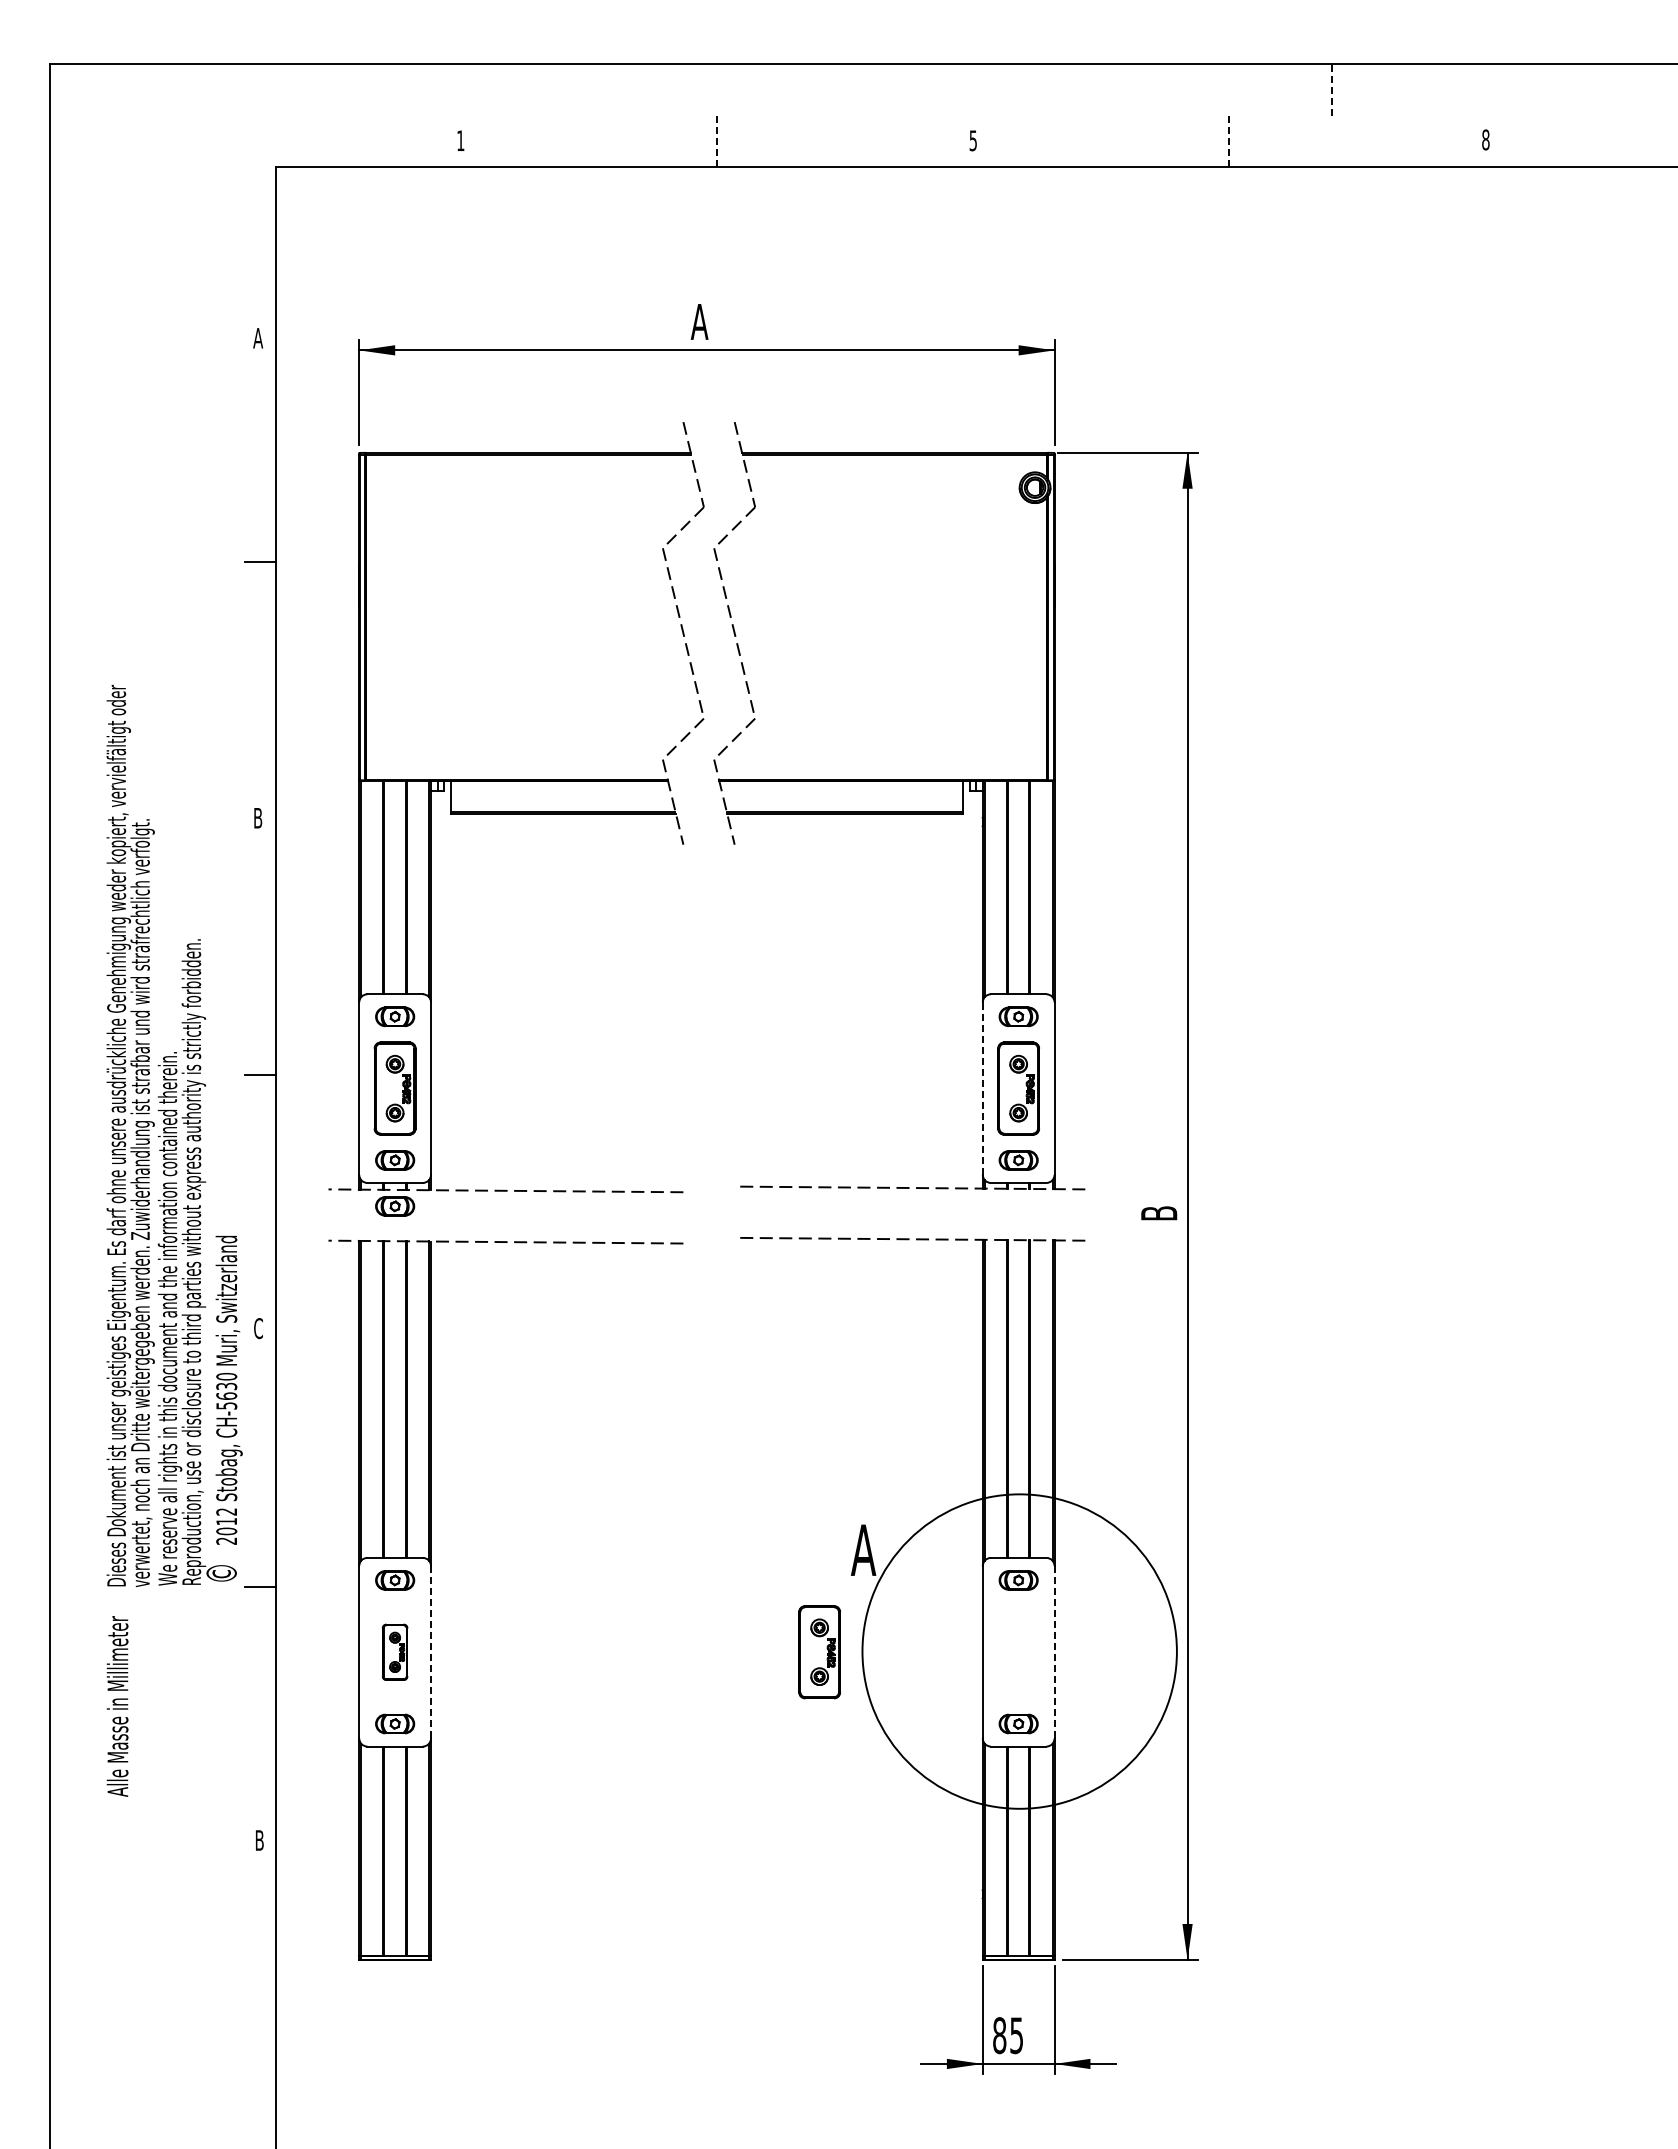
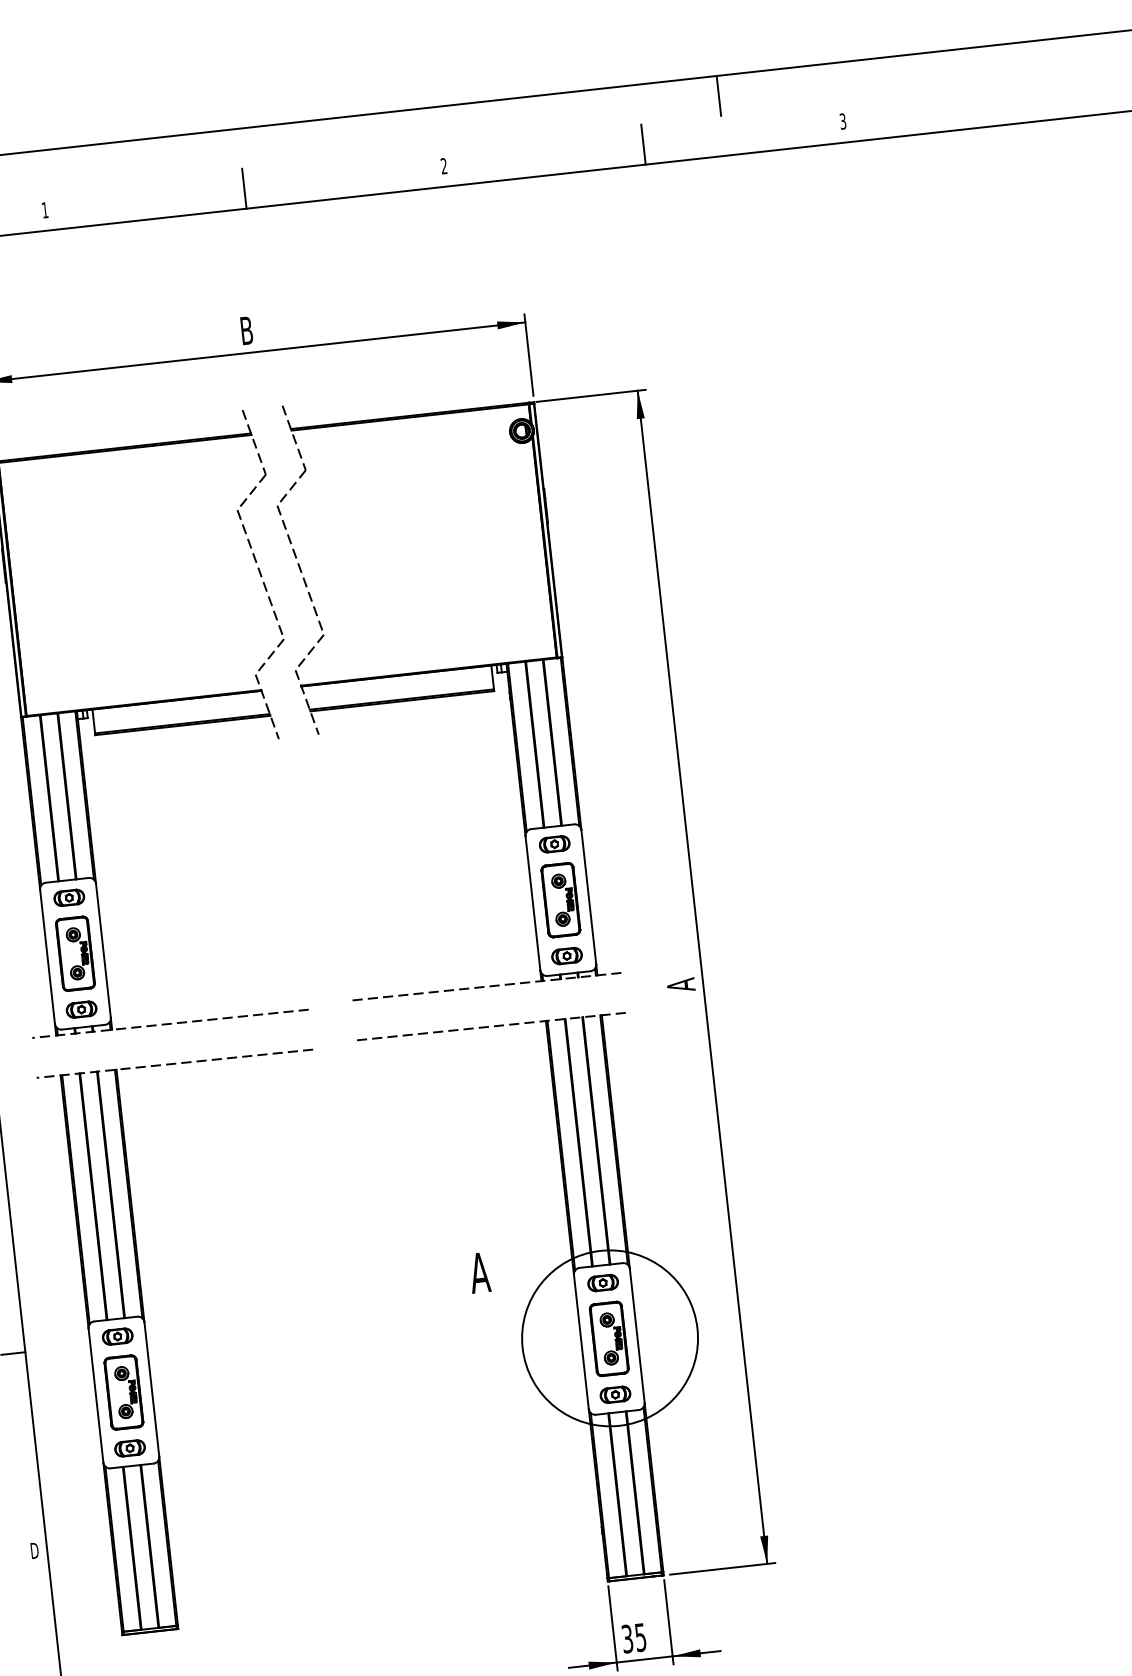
line: (1331, 90) -> (718, 96), dashed -> solid
text: (1485, 139) -> (842, 121), 8 -> 3
text: (972, 140) -> (443, 166), 5 -> 2
line: (716, 141) -> (244, 188), dashed -> solid
line: (1229, 141) -> (643, 144), dashed -> solid
text: (699, 321) -> (246, 330), A -> B
line: (982, 1088) -> (532, 903), dashed -> solid
part: (395, 1206) -> (85, 1045), removed
text: (1159, 1213) -> (681, 985), B -> A
circle: (1019, 1651) -> (609, 1338), size x0.71
part: (394, 1652) -> (123, 1392), size x1.67
line: (431, 1652) -> (152, 1389), dashed -> solid
part: (819, 1652) -> (609, 1339), moved
line: (1054, 1652) -> (637, 1336), dashed -> solid
text: (259, 1840) -> (34, 1550), B -> D
text: (999, 2035) -> (627, 1638), 85 -> 35

